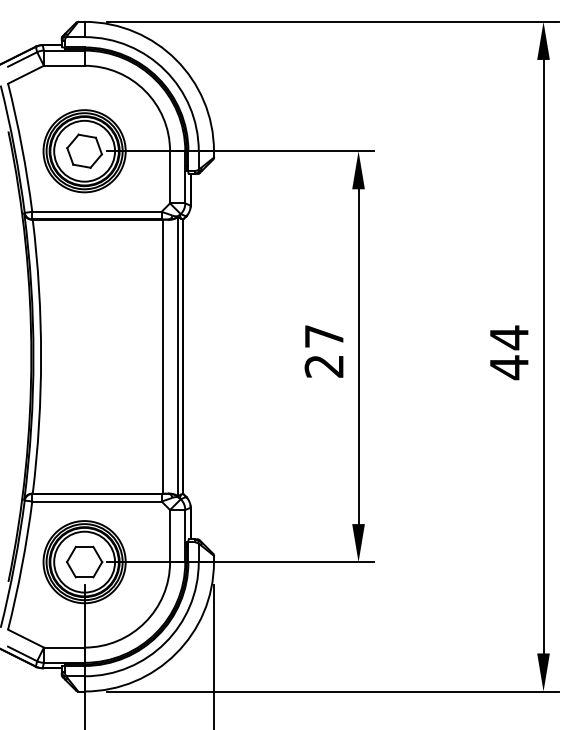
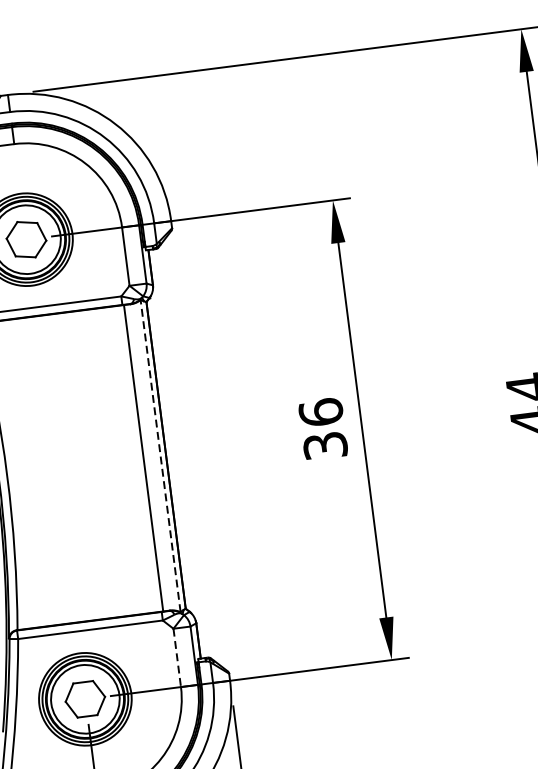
text: (323, 350) -> (322, 428), 27 -> 36
line: (178, 356) -> (160, 455), solid -> dashed
line: (170, 536) -> (177, 658), solid -> dashed

